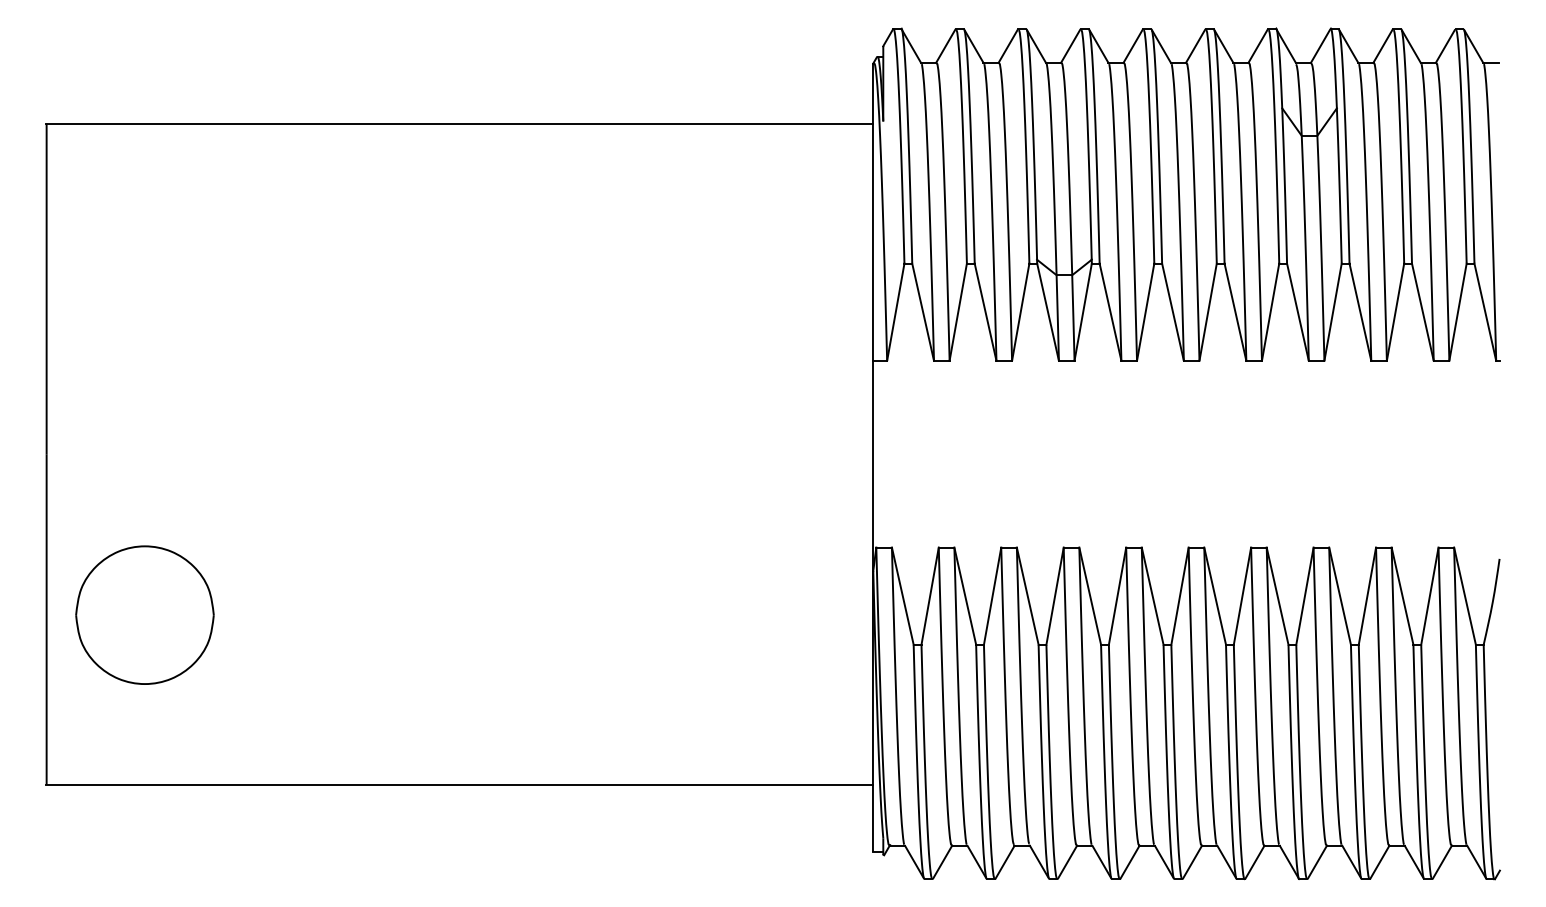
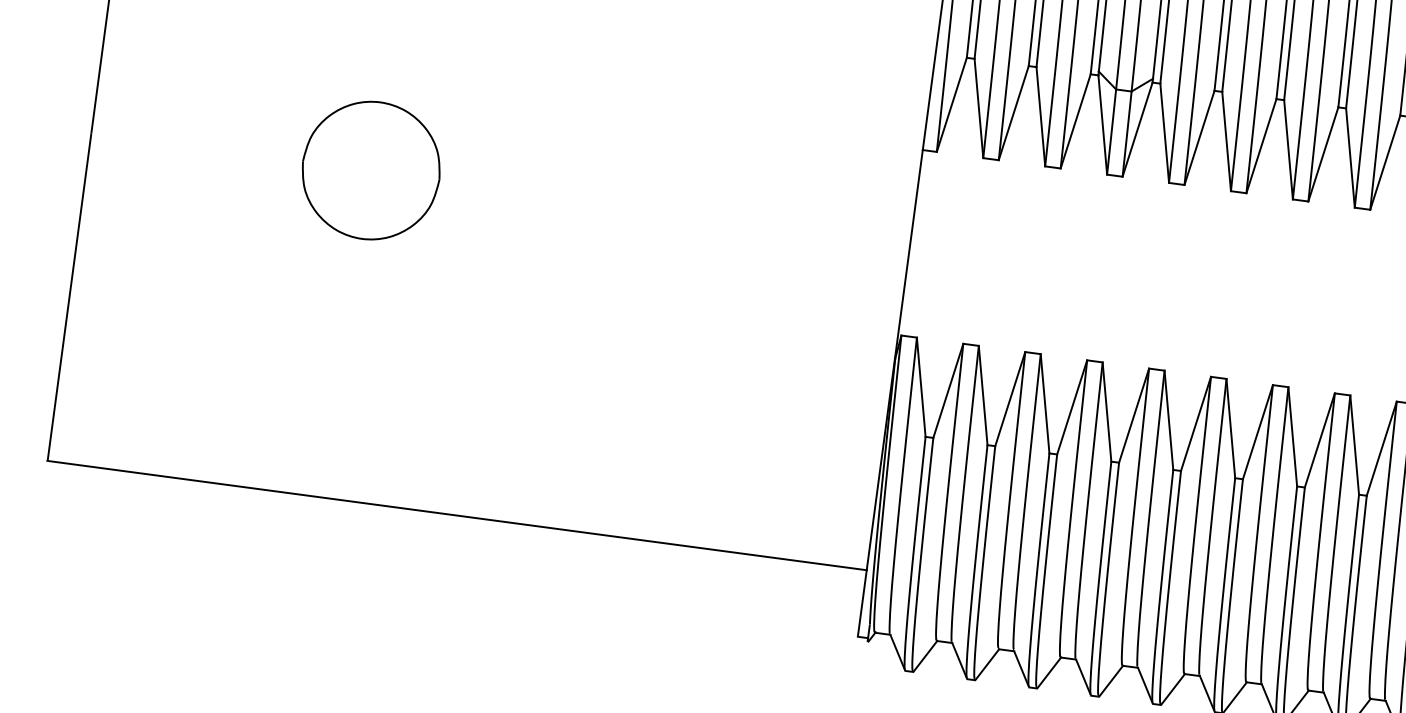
part: (144, 614) -> (370, 169), moved

